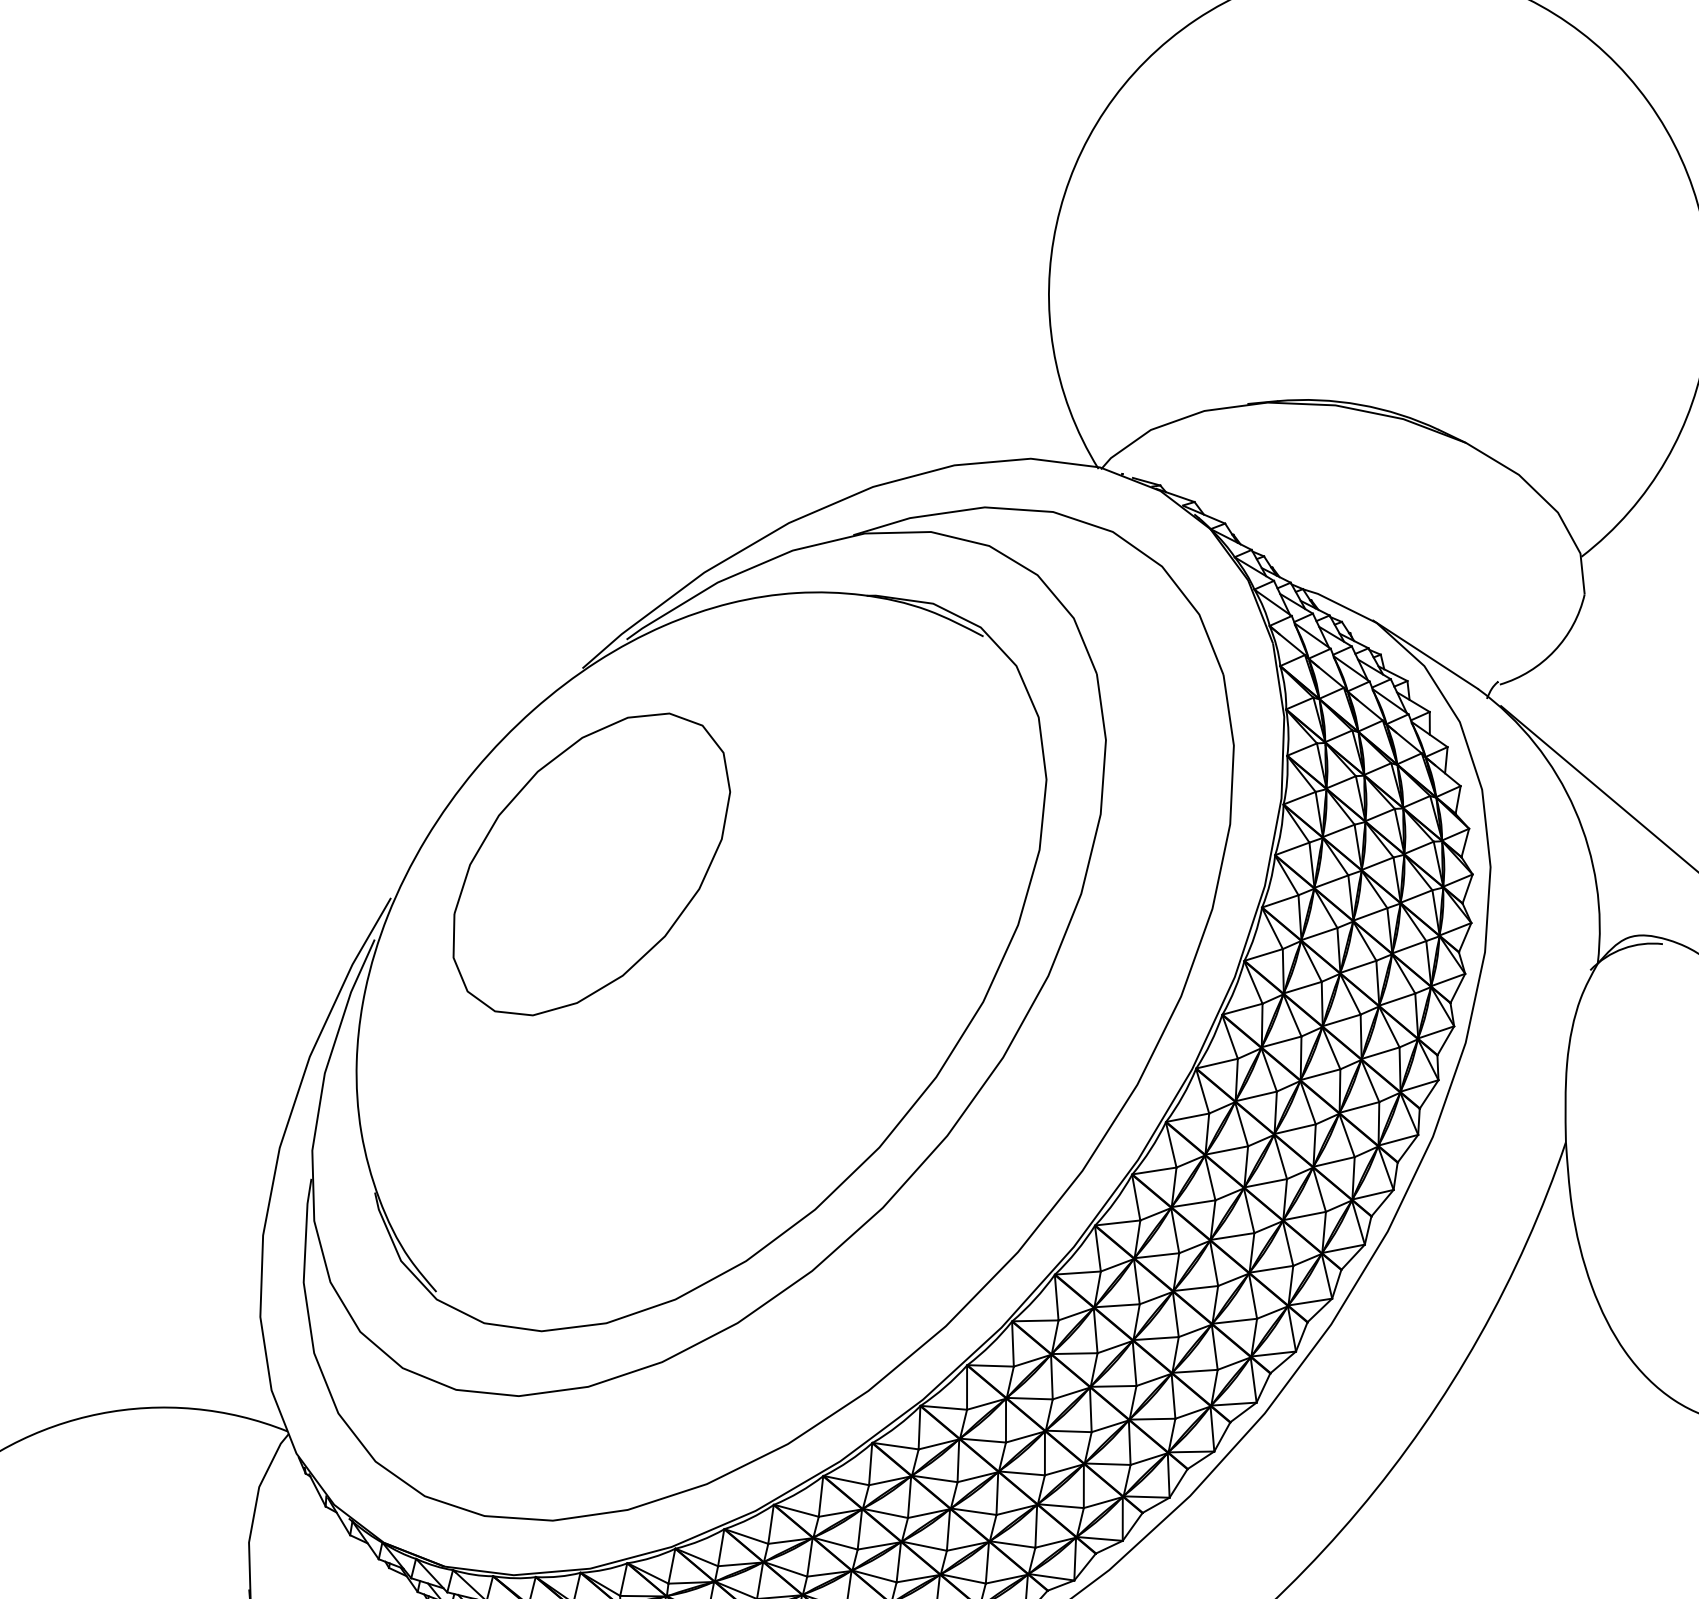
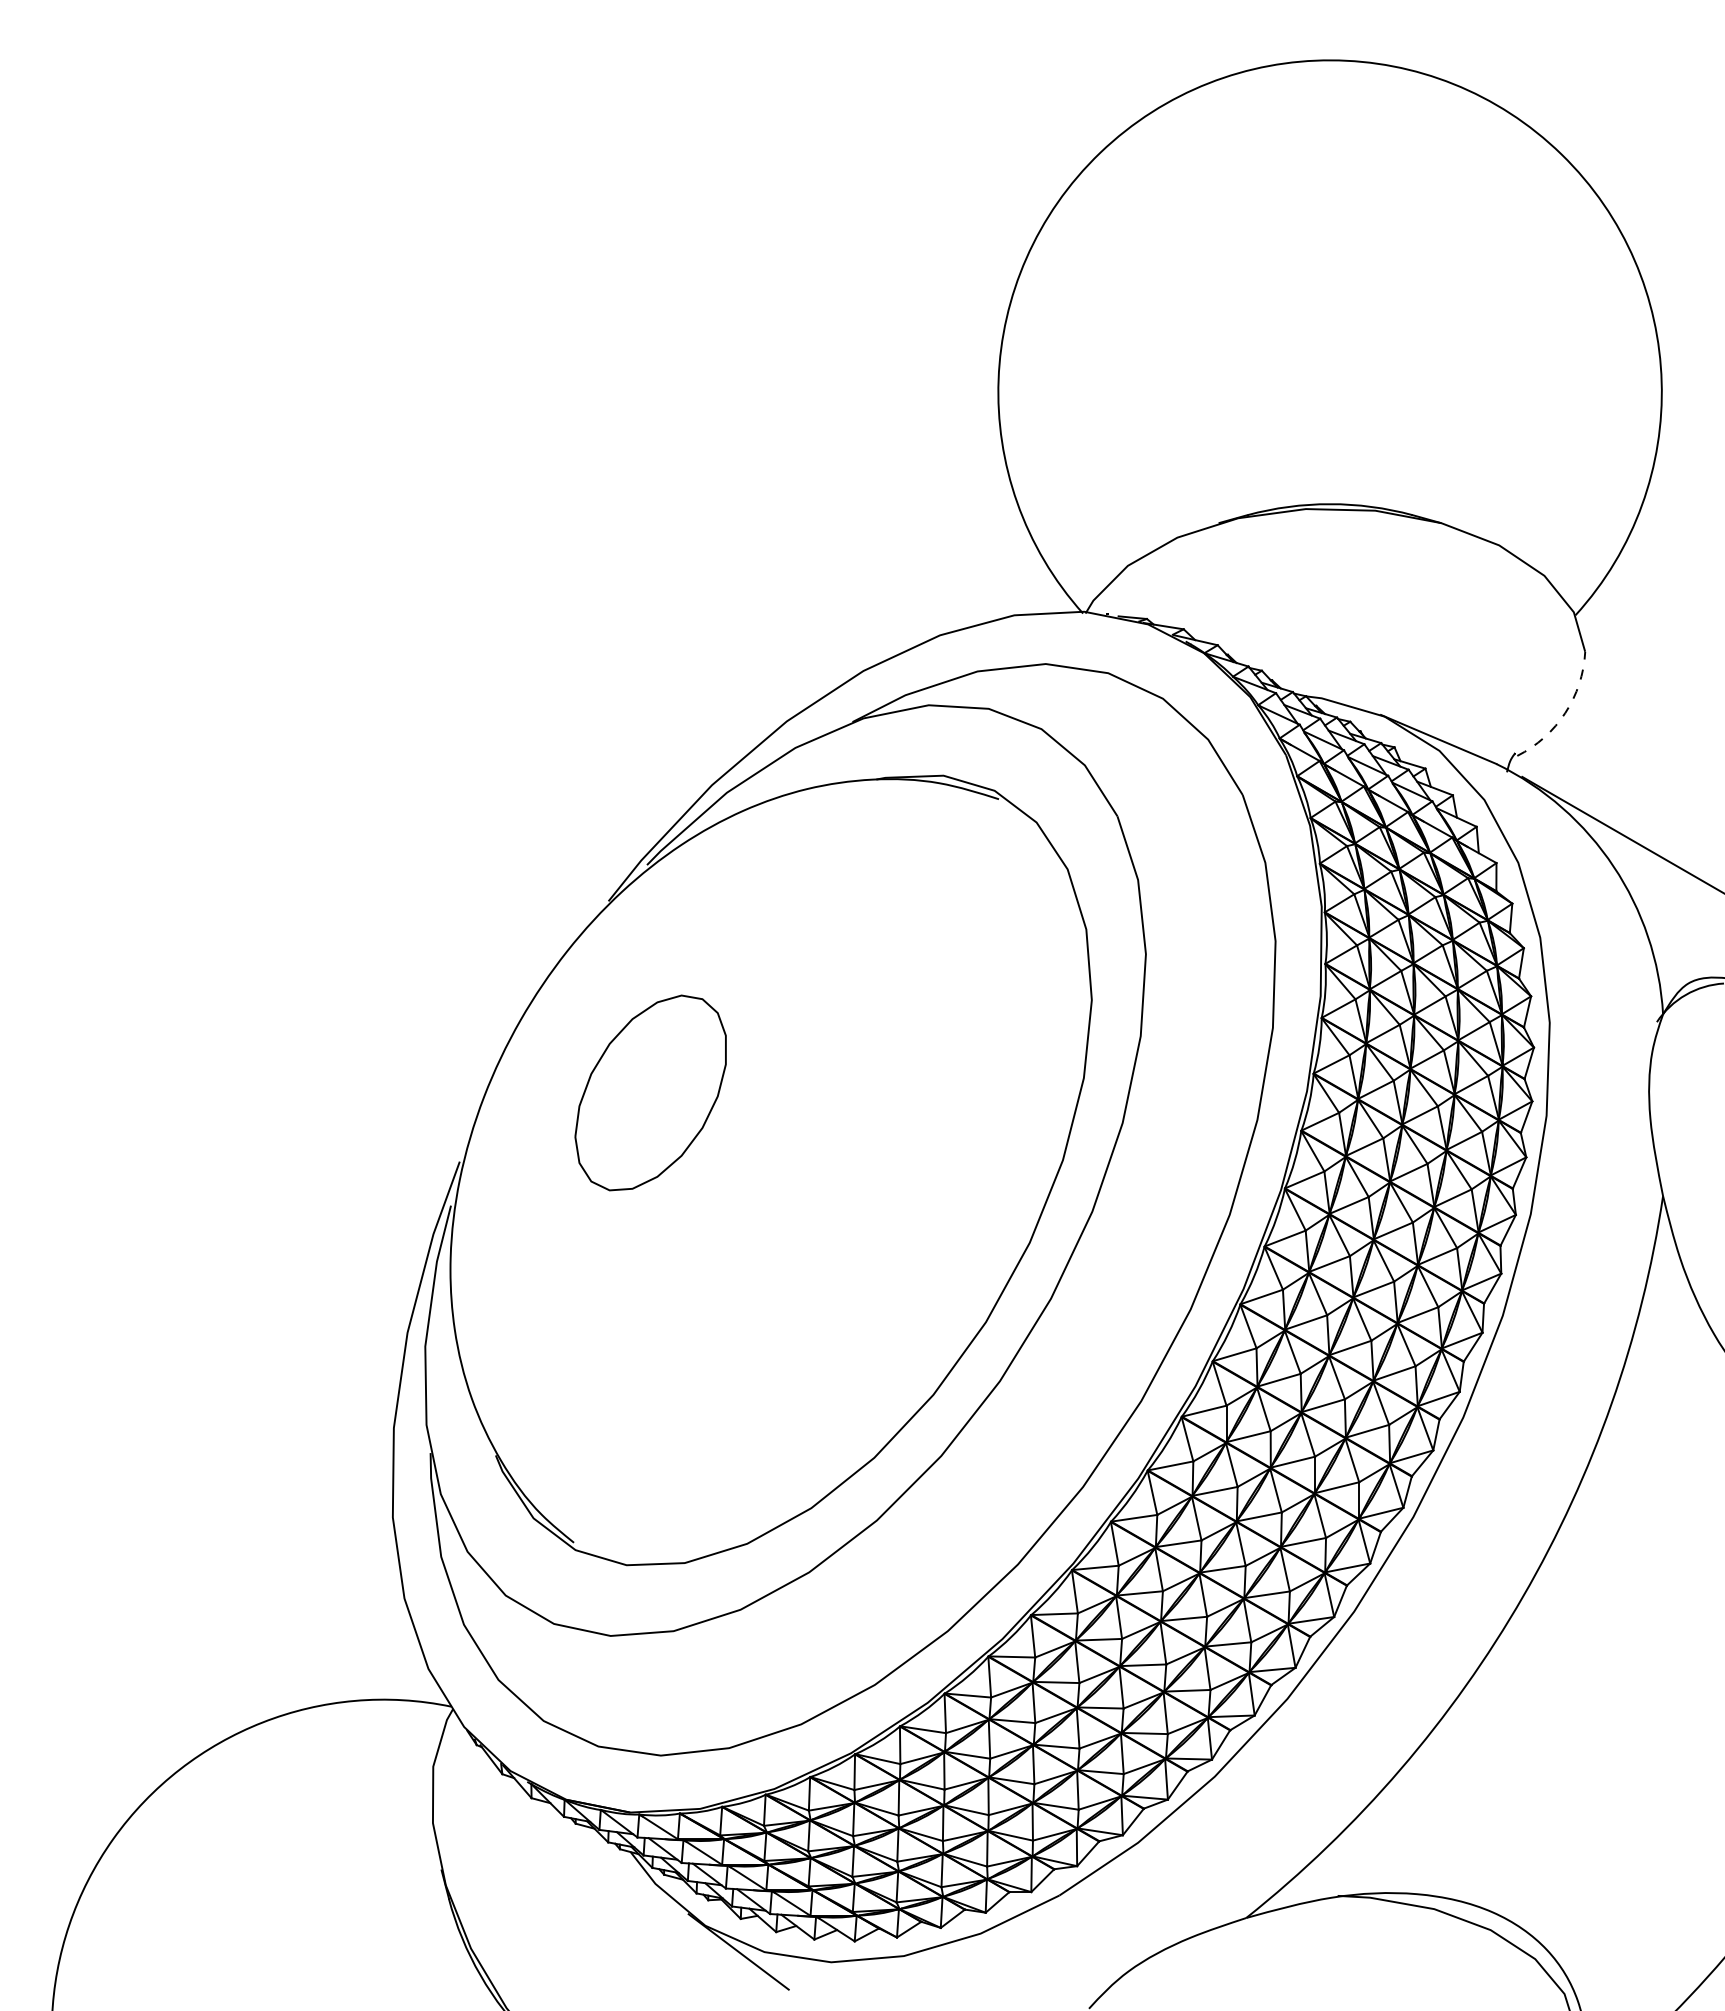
arc: (1554, 651) -> (1565, 713), solid -> dashed
part: (590, 863) -> (650, 1092), size x0.6

